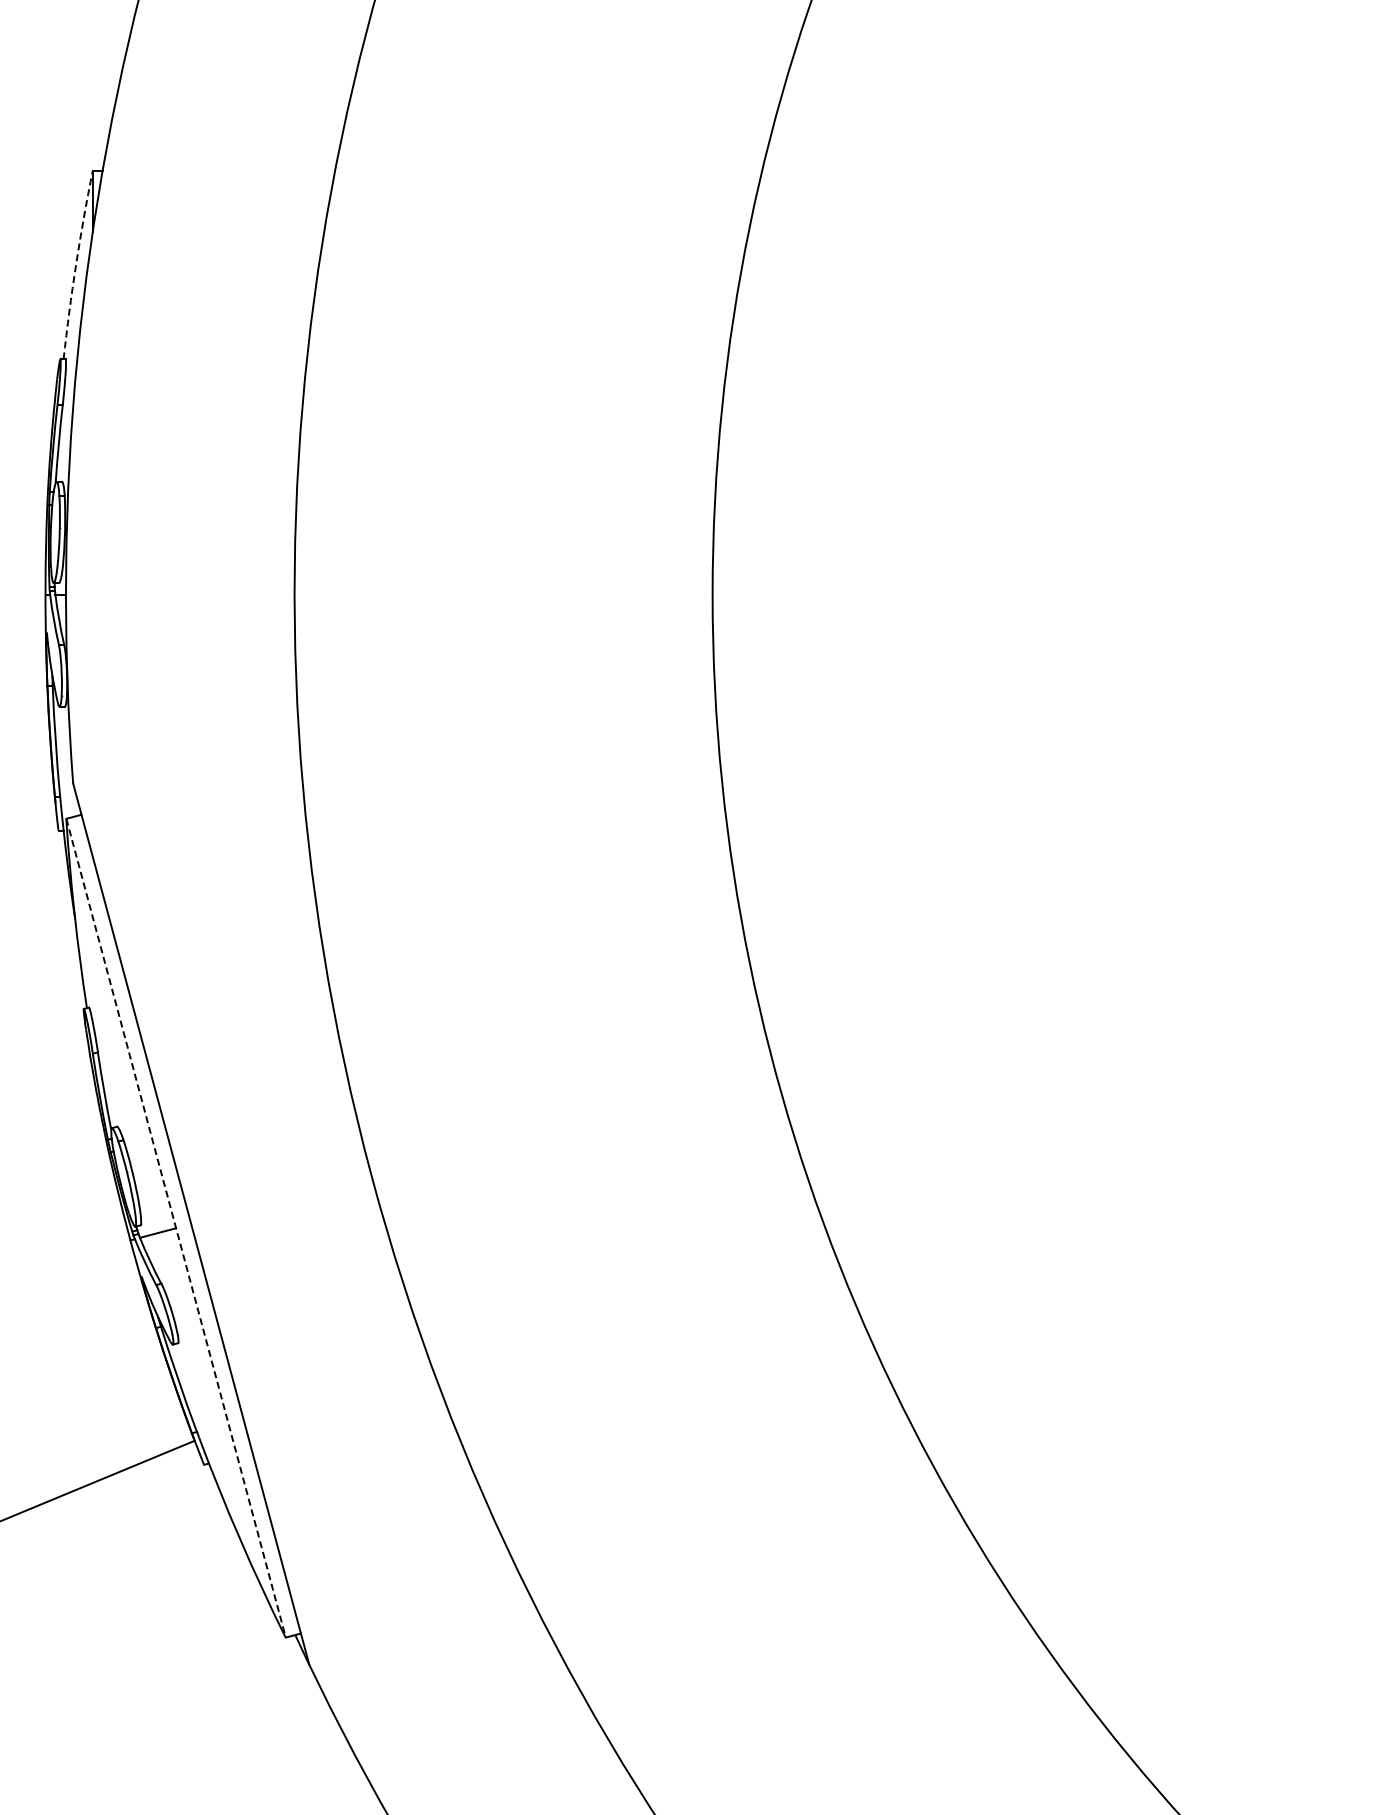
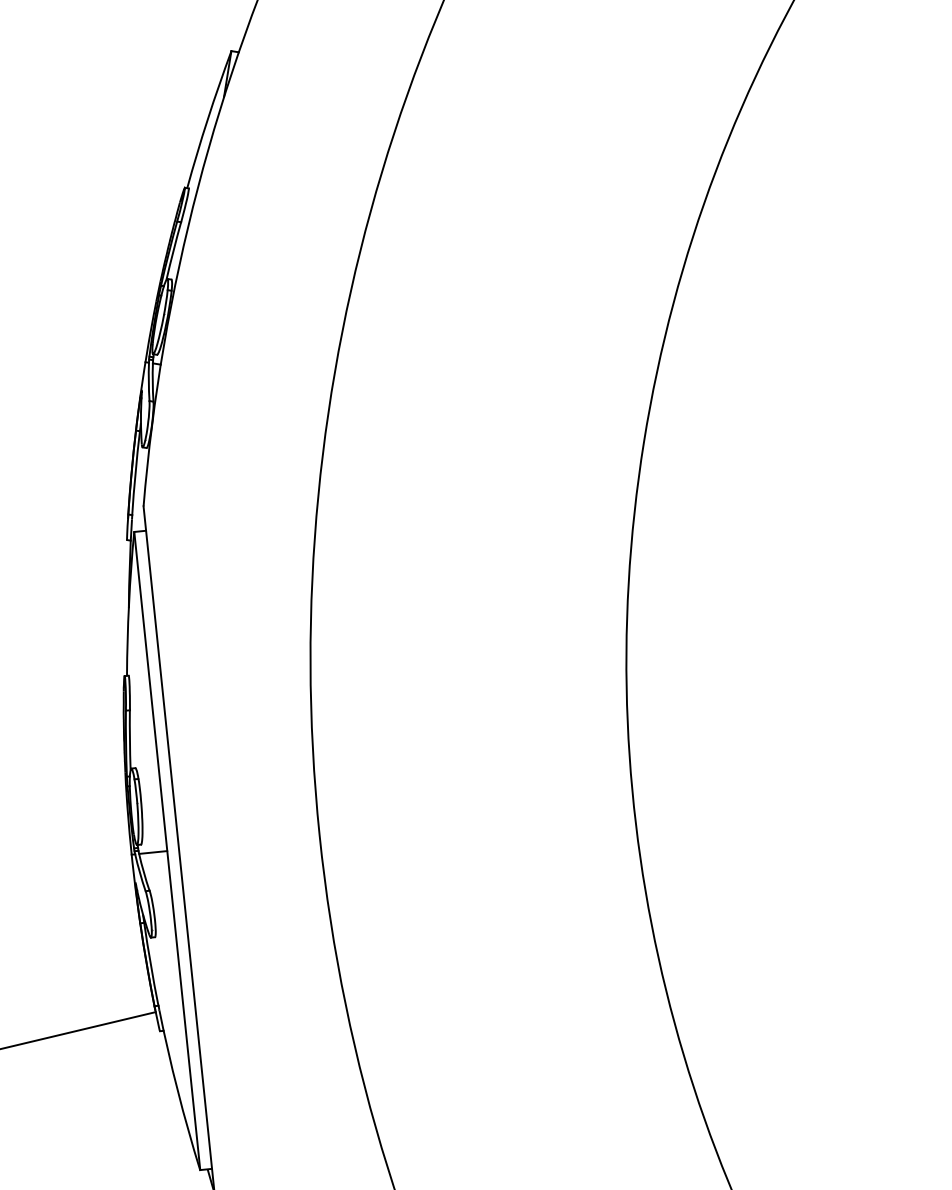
arc: (76, 264) -> (208, 118), dashed -> solid
line: (176, 1228) -> (167, 851), dashed -> solid

